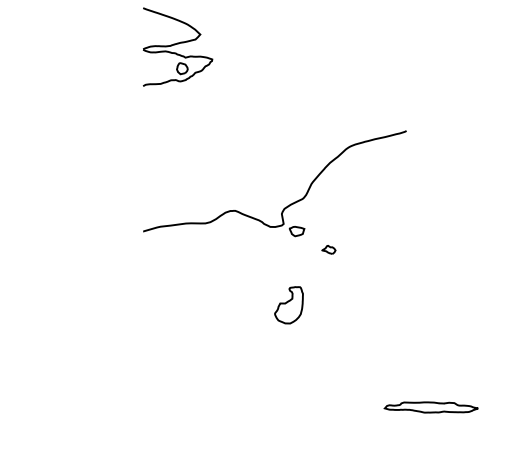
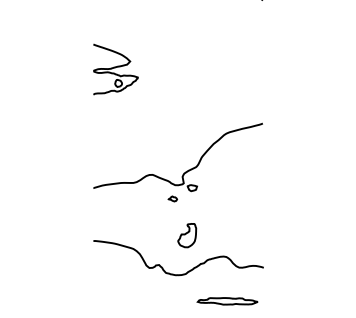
part: (328, 249) -> (172, 198), moved
curve: (281, 364) -> (182, 273), added
part: (430, 407) -> (227, 301), moved

